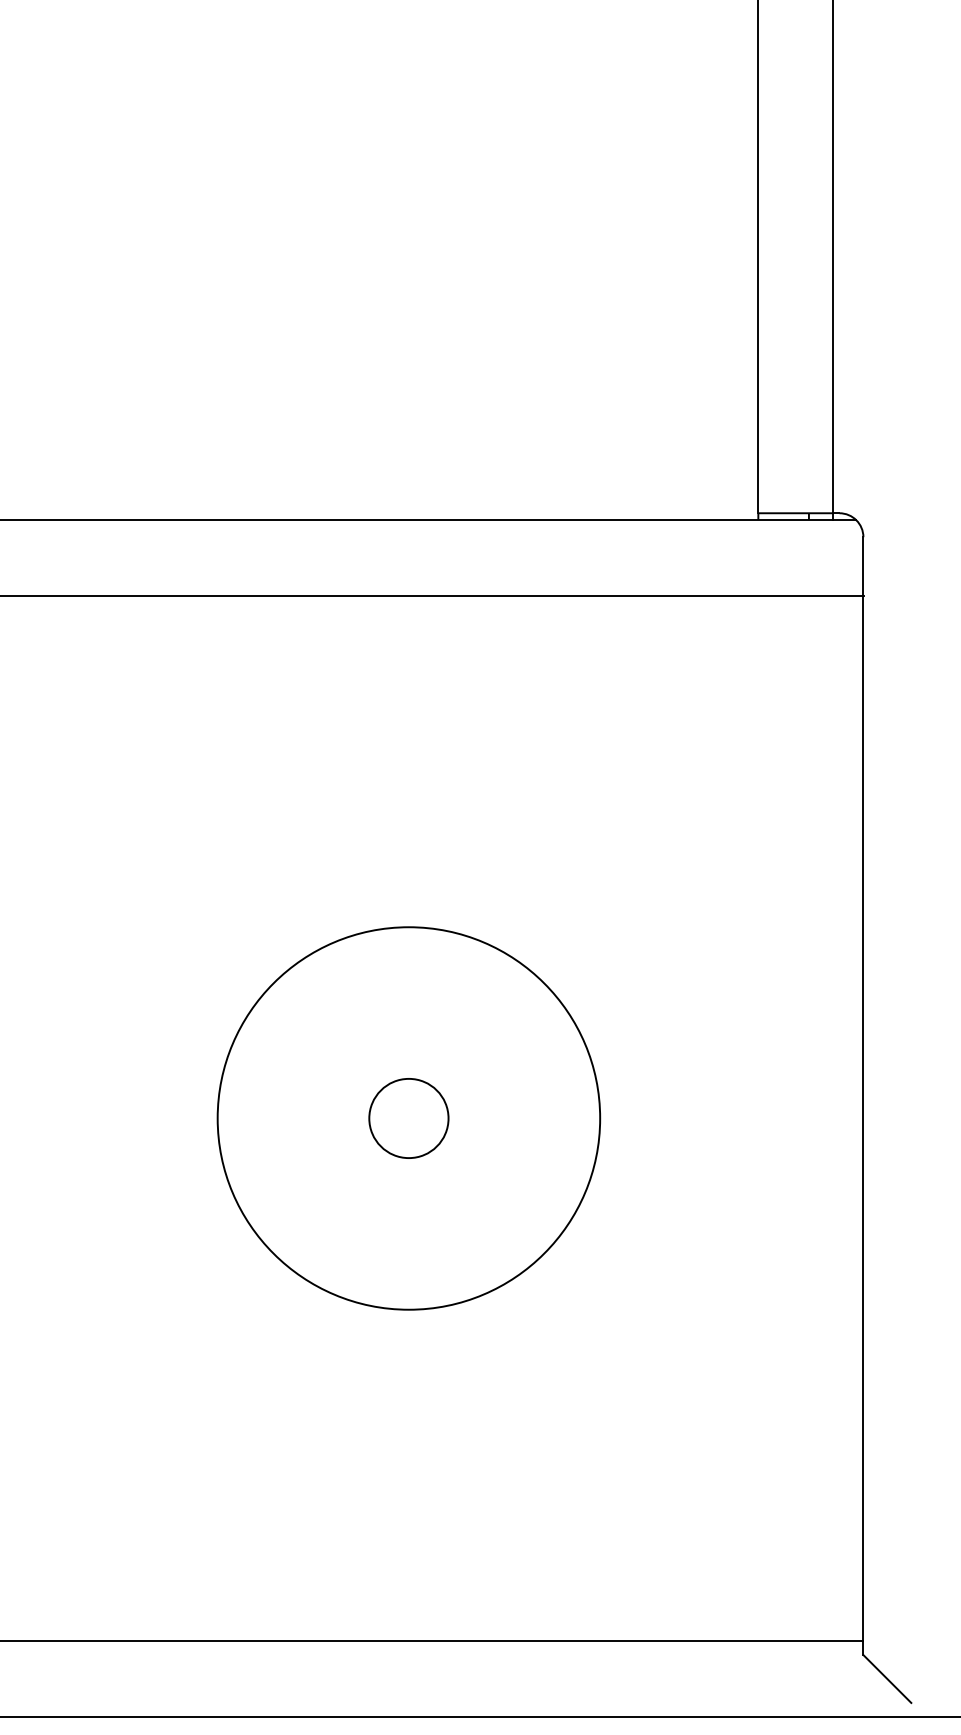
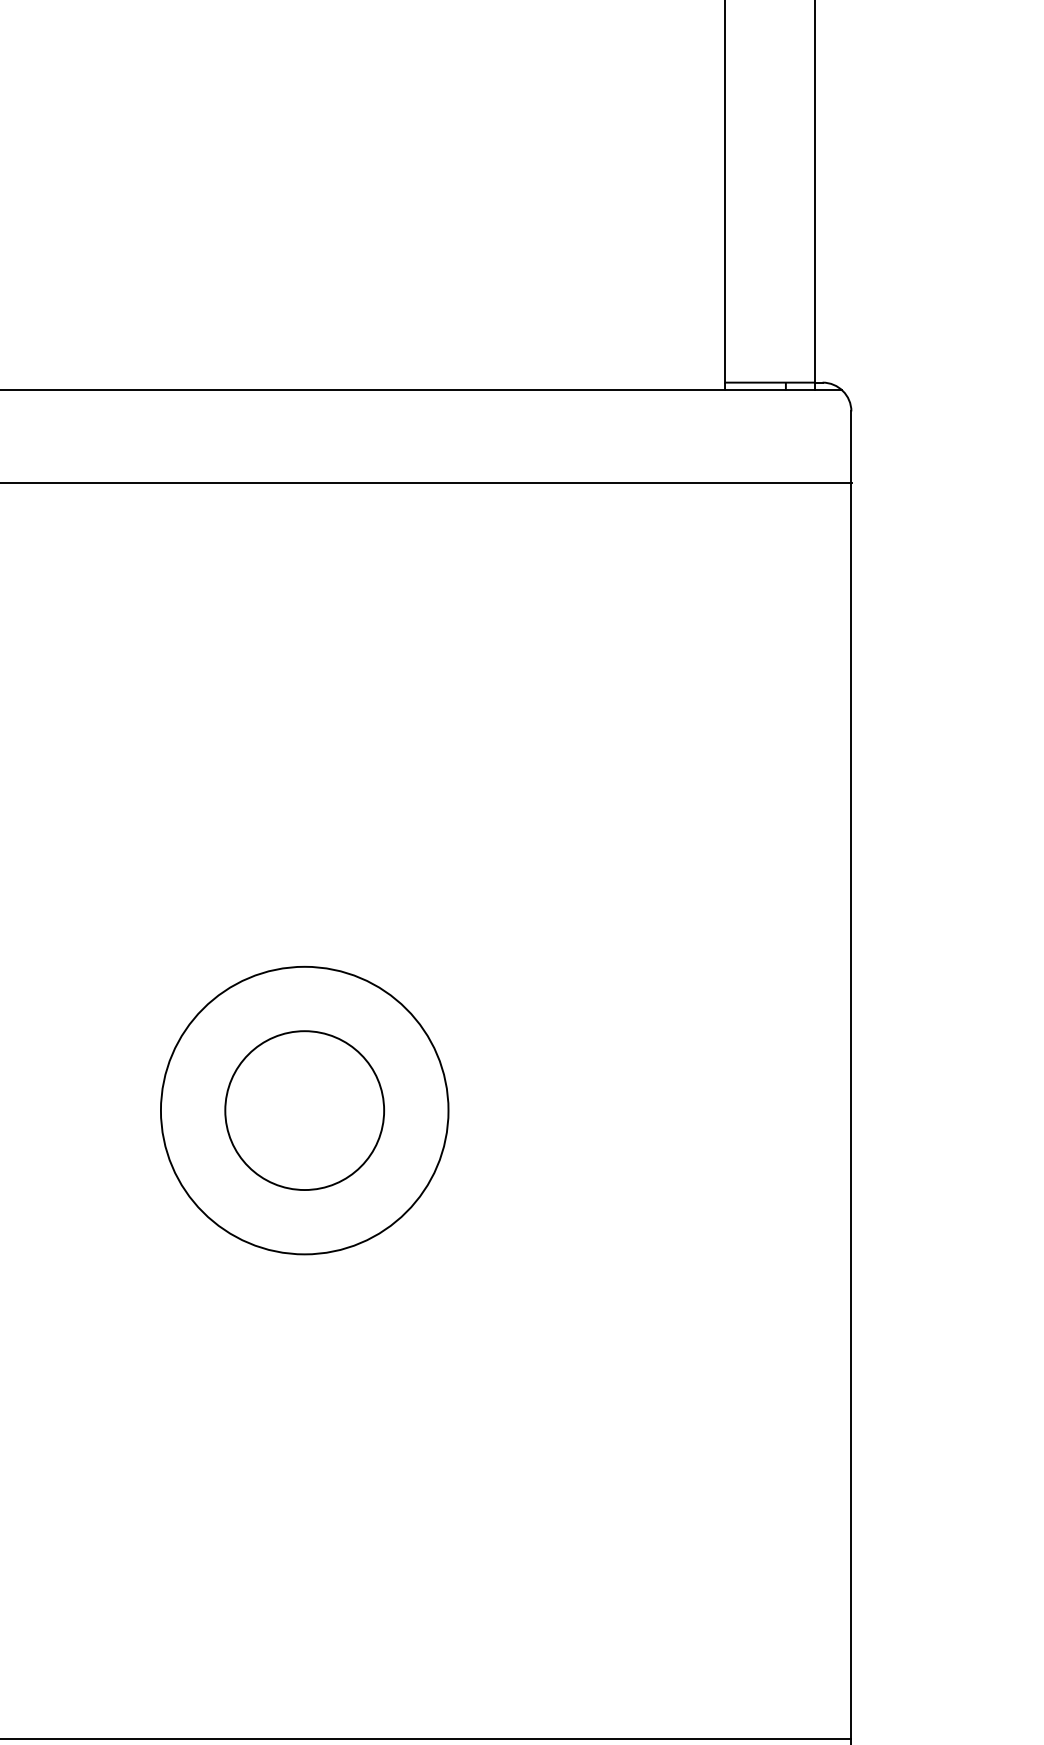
circle: (408, 1118) -> (304, 1110), size x0.62
circle: (408, 1118) -> (304, 1110), size x1.67

